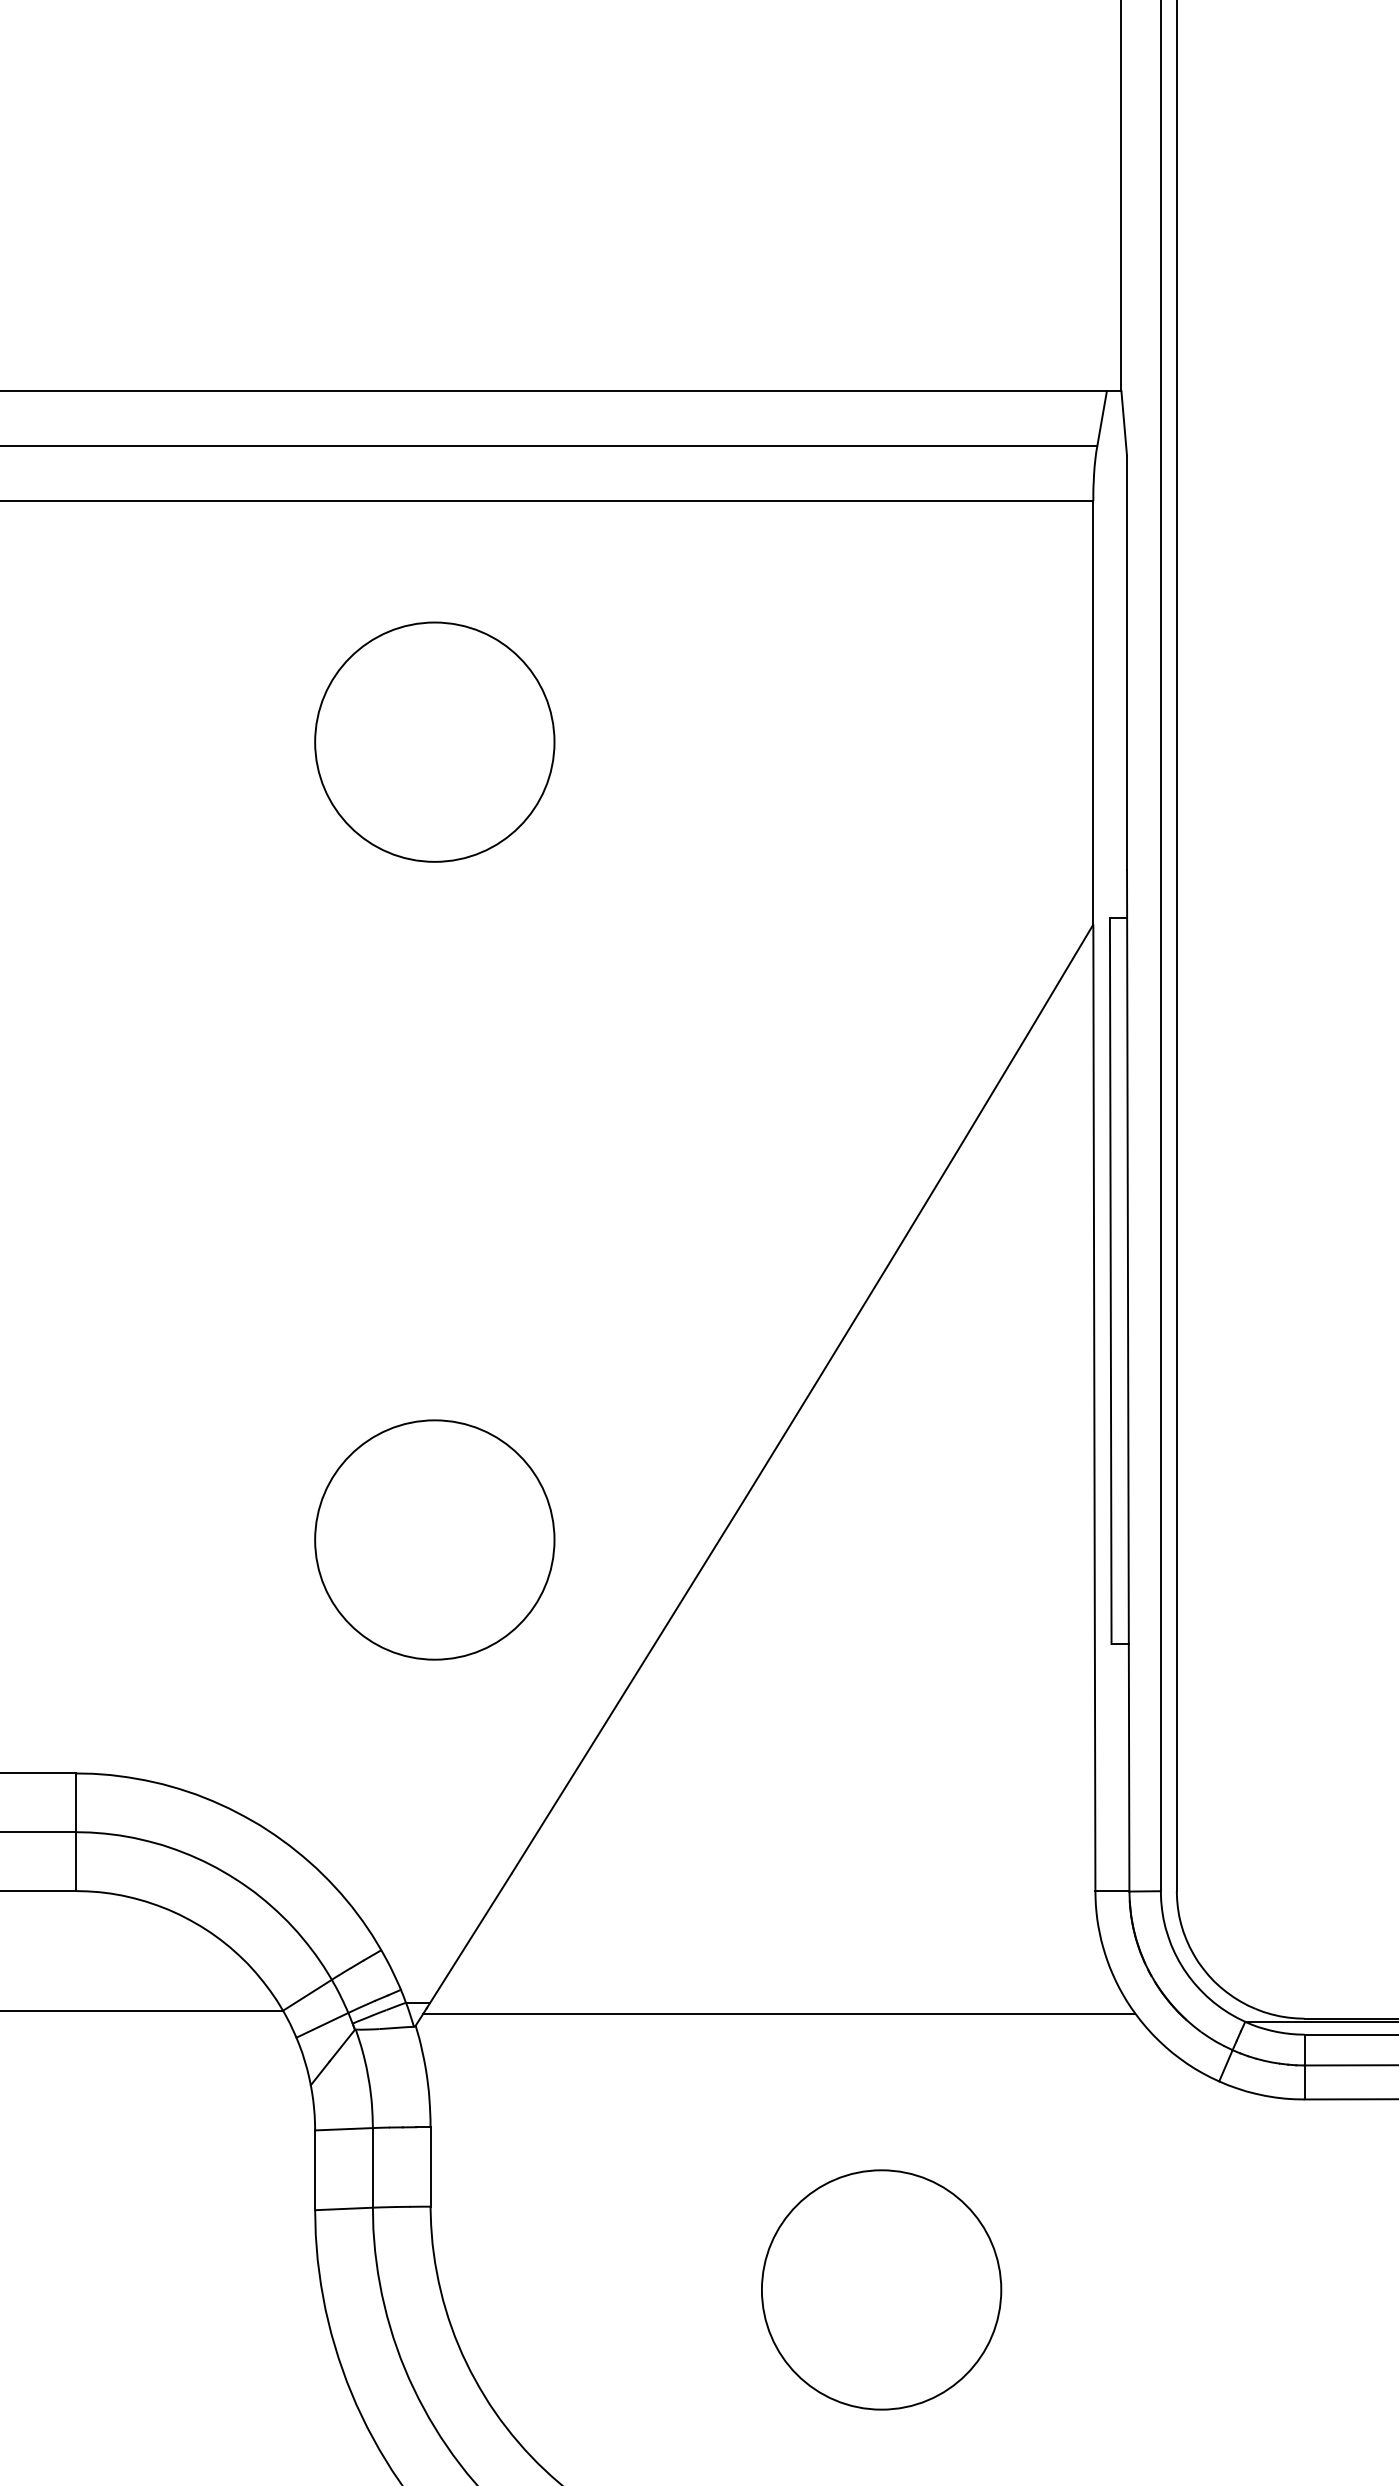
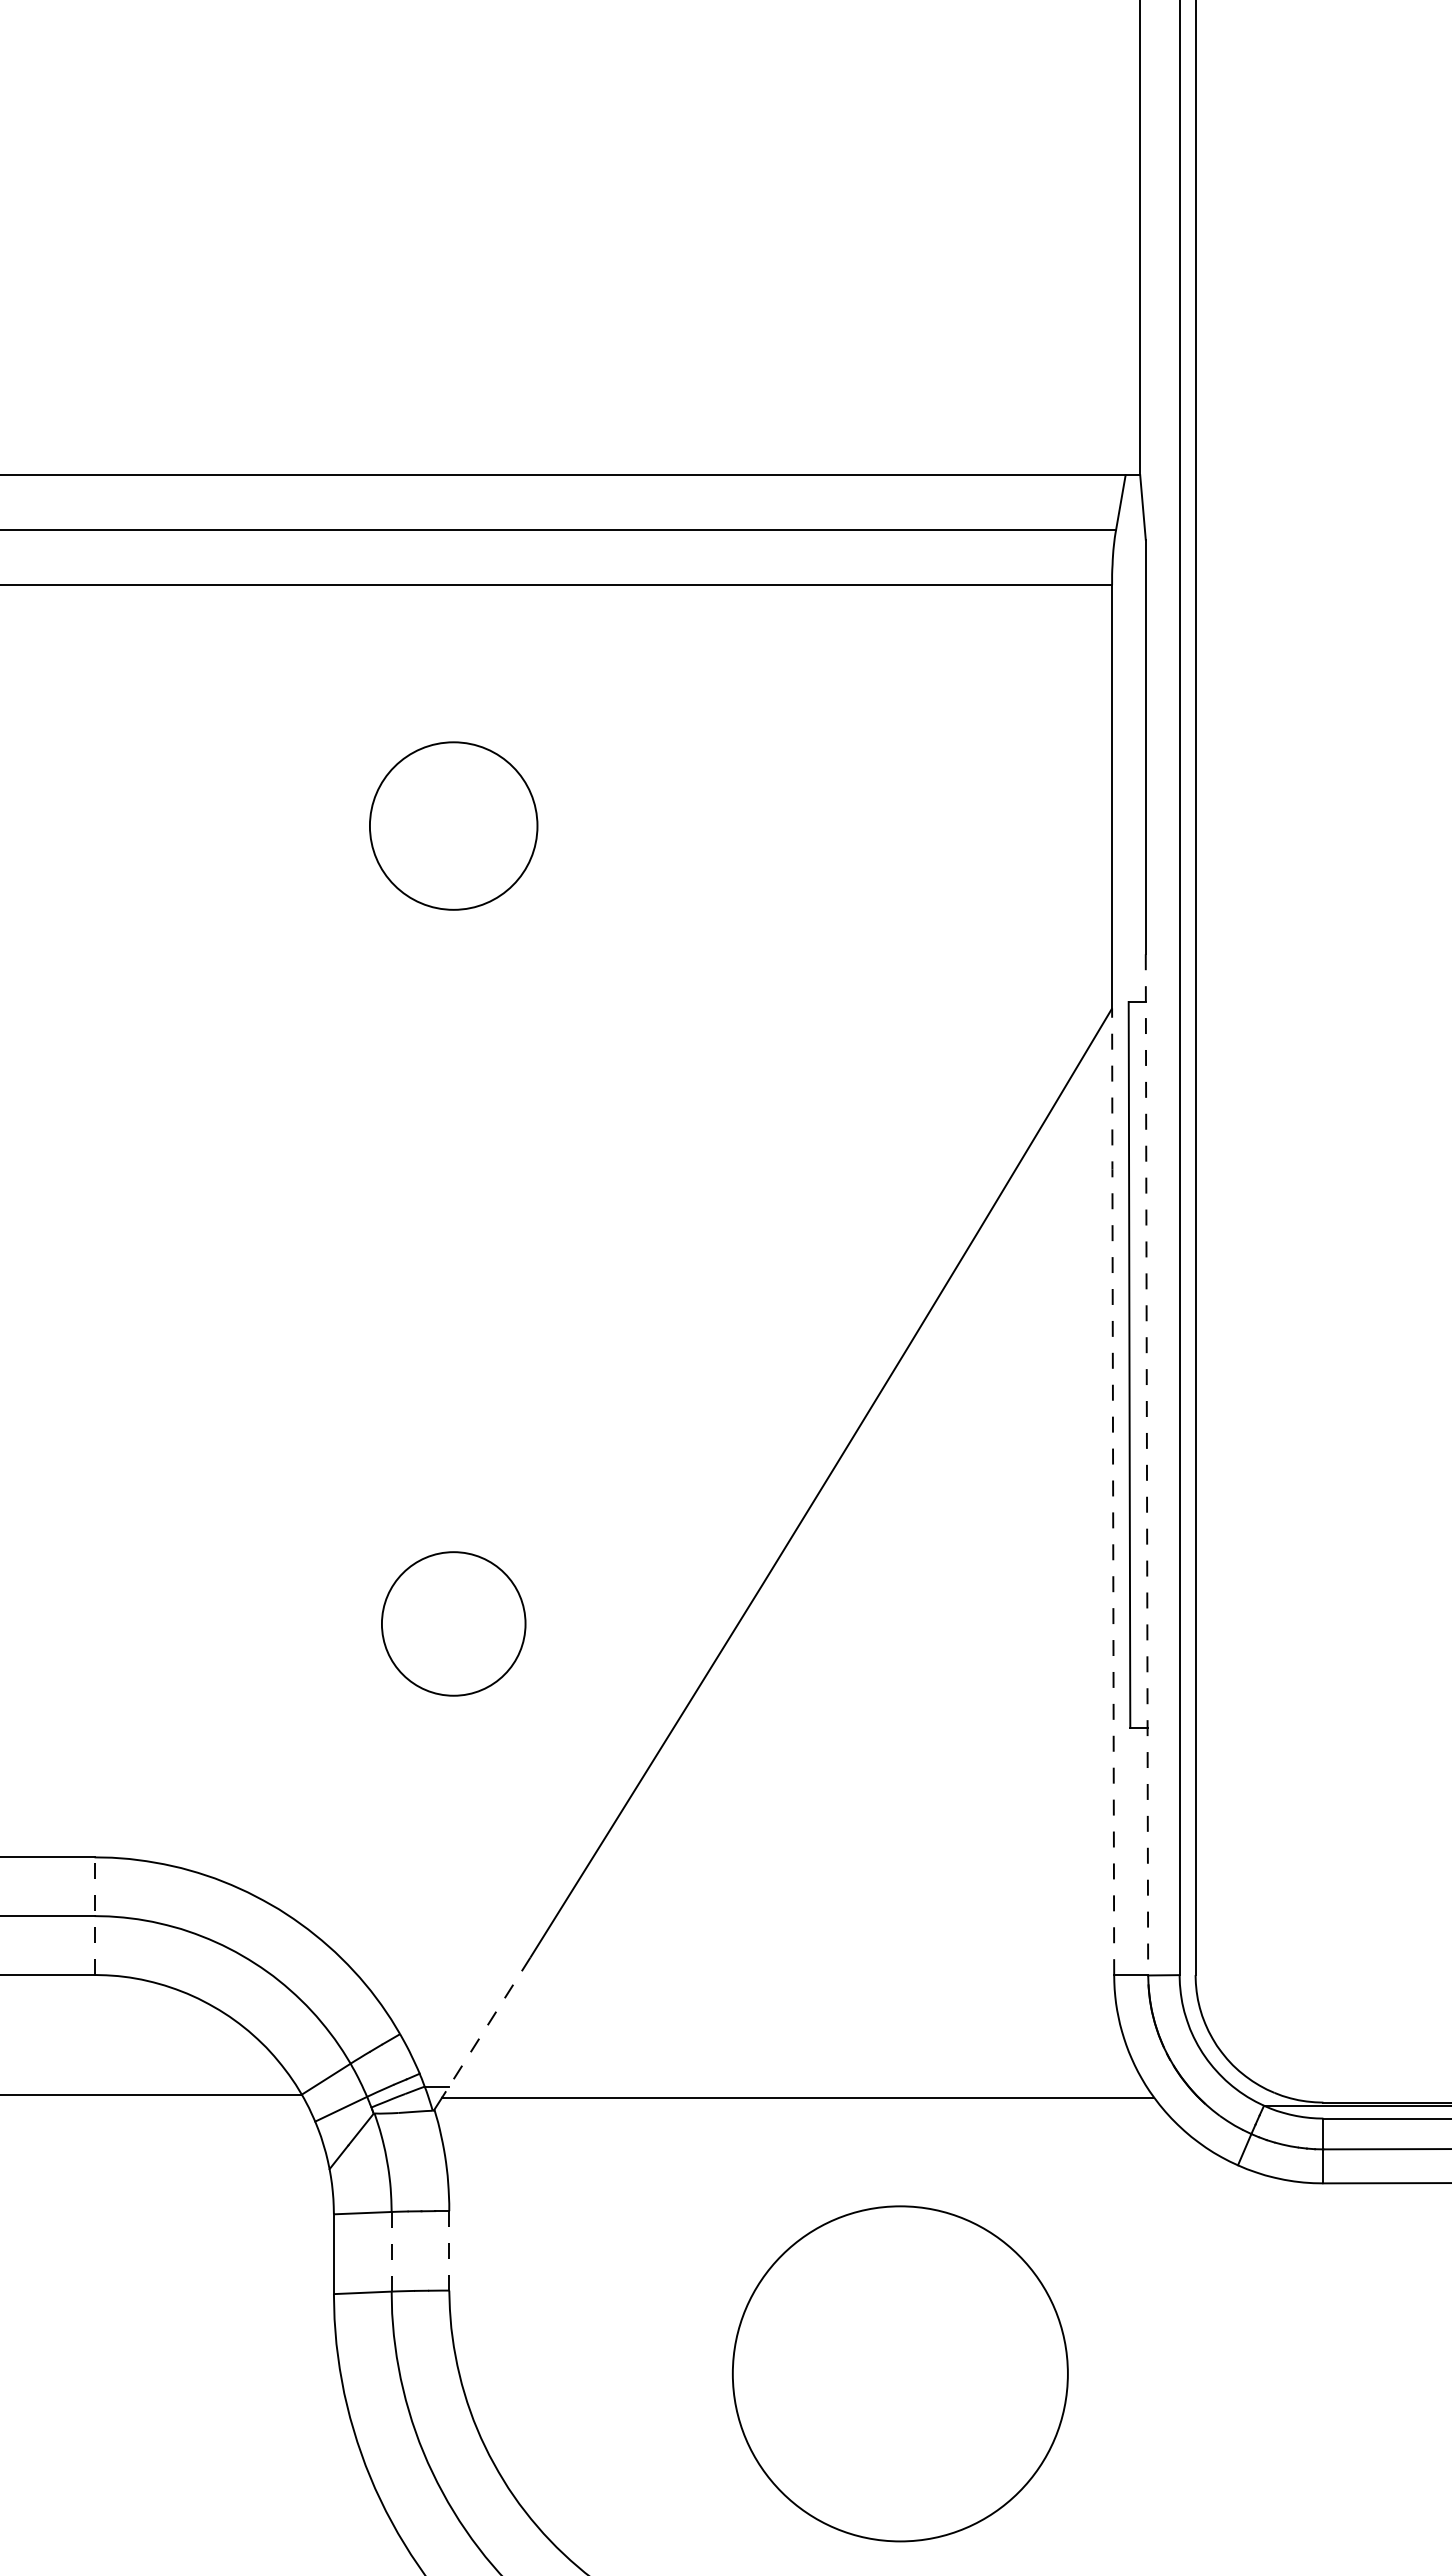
circle: (434, 741) -> (453, 825), size x0.7
line: (1127, 1380) -> (1146, 1464), solid -> dashed
line: (1094, 1406) -> (1113, 1490), solid -> dashed
circle: (434, 1539) -> (453, 1623), size x0.6
line: (75, 1832) -> (94, 1916), solid -> dashed
line: (468, 1941) -> (487, 2025), solid -> dashed
line: (430, 2166) -> (449, 2250), solid -> dashed
line: (372, 2167) -> (391, 2251), solid -> dashed
circle: (881, 2289) -> (900, 2373), size x1.4

